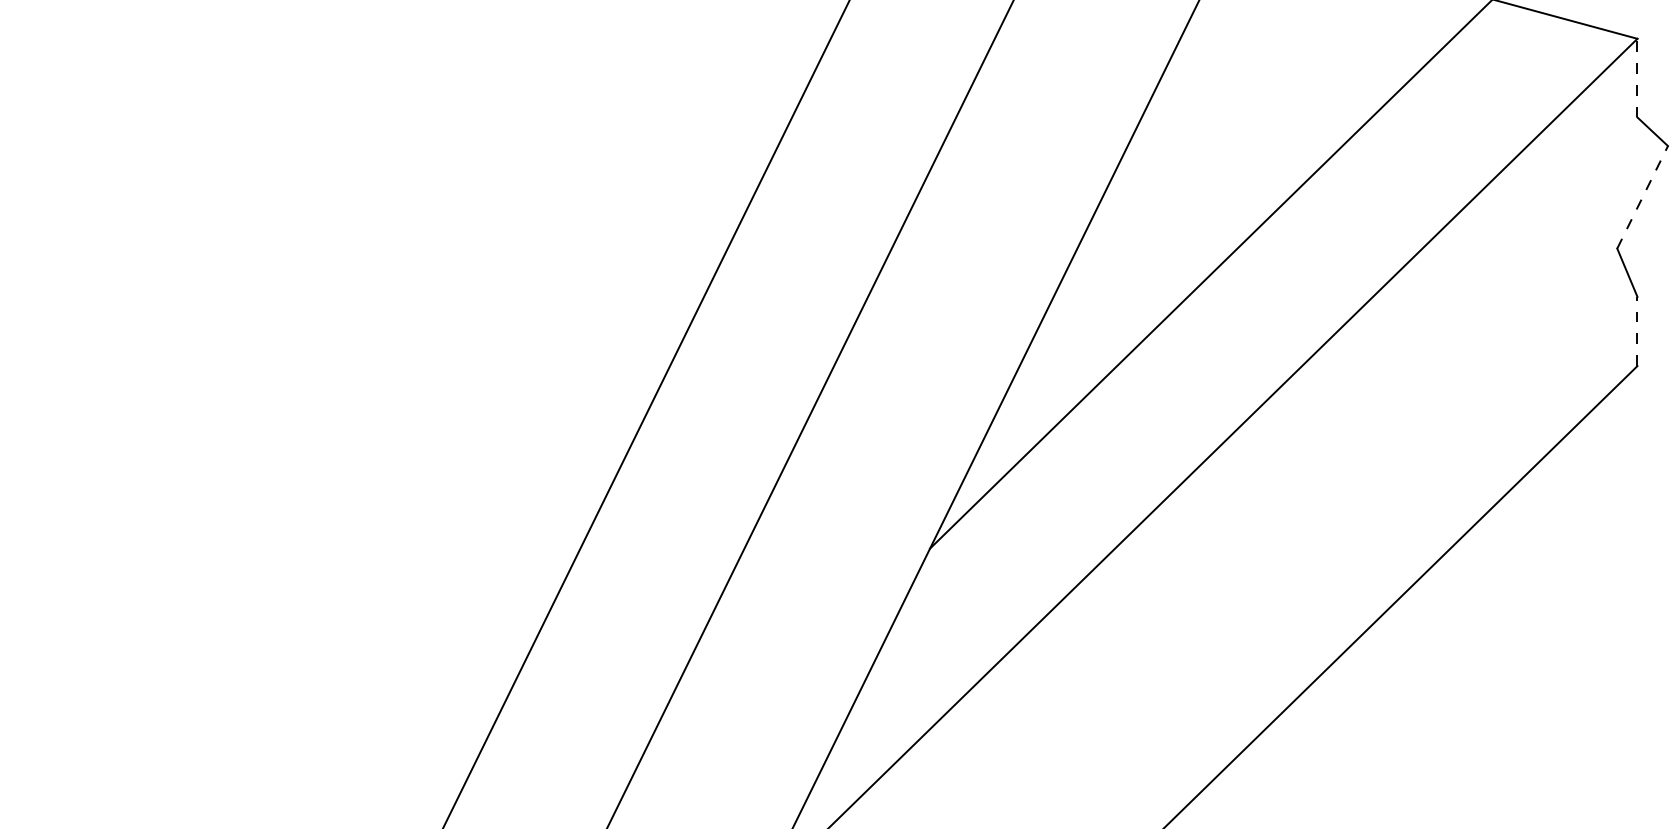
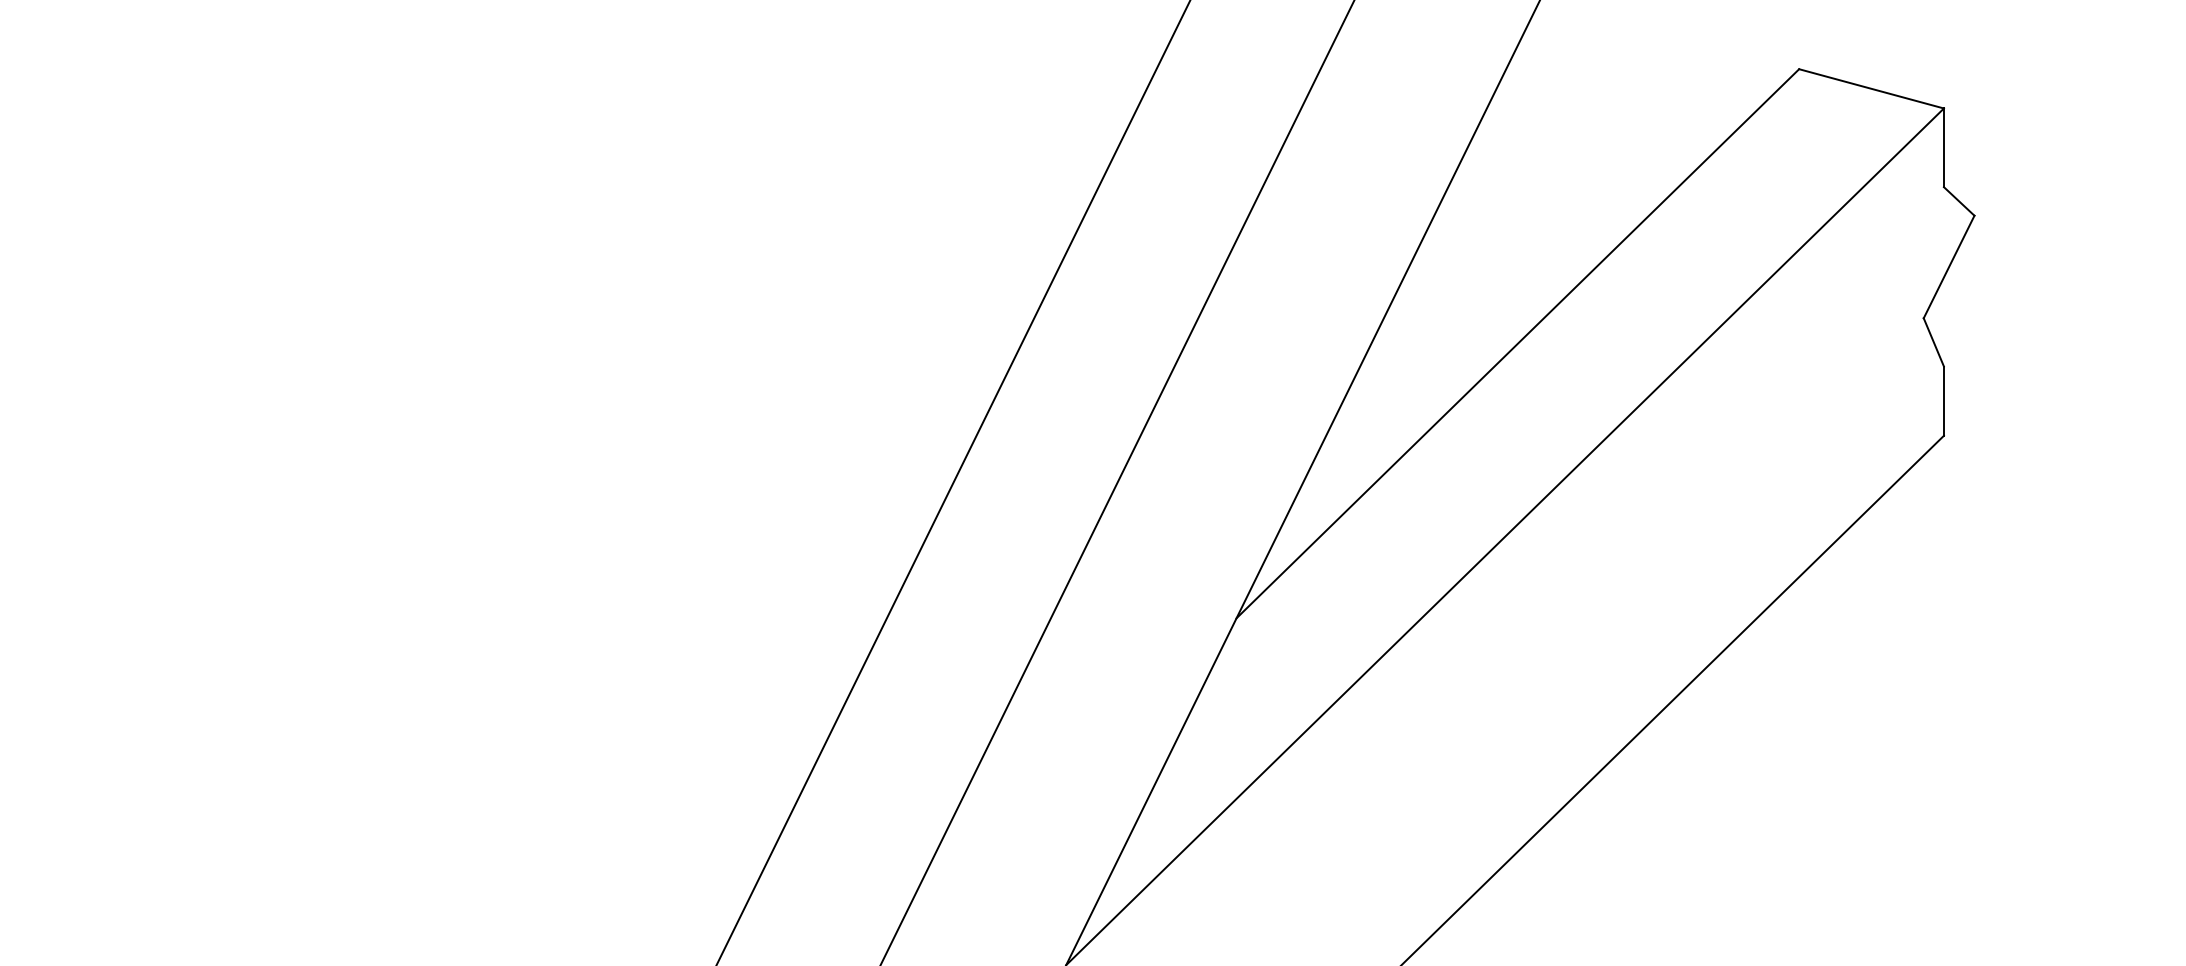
line: (1637, 77) -> (1943, 147), dashed -> solid
line: (1643, 196) -> (1949, 266), dashed -> solid
line: (1637, 331) -> (1943, 401), dashed -> solid

